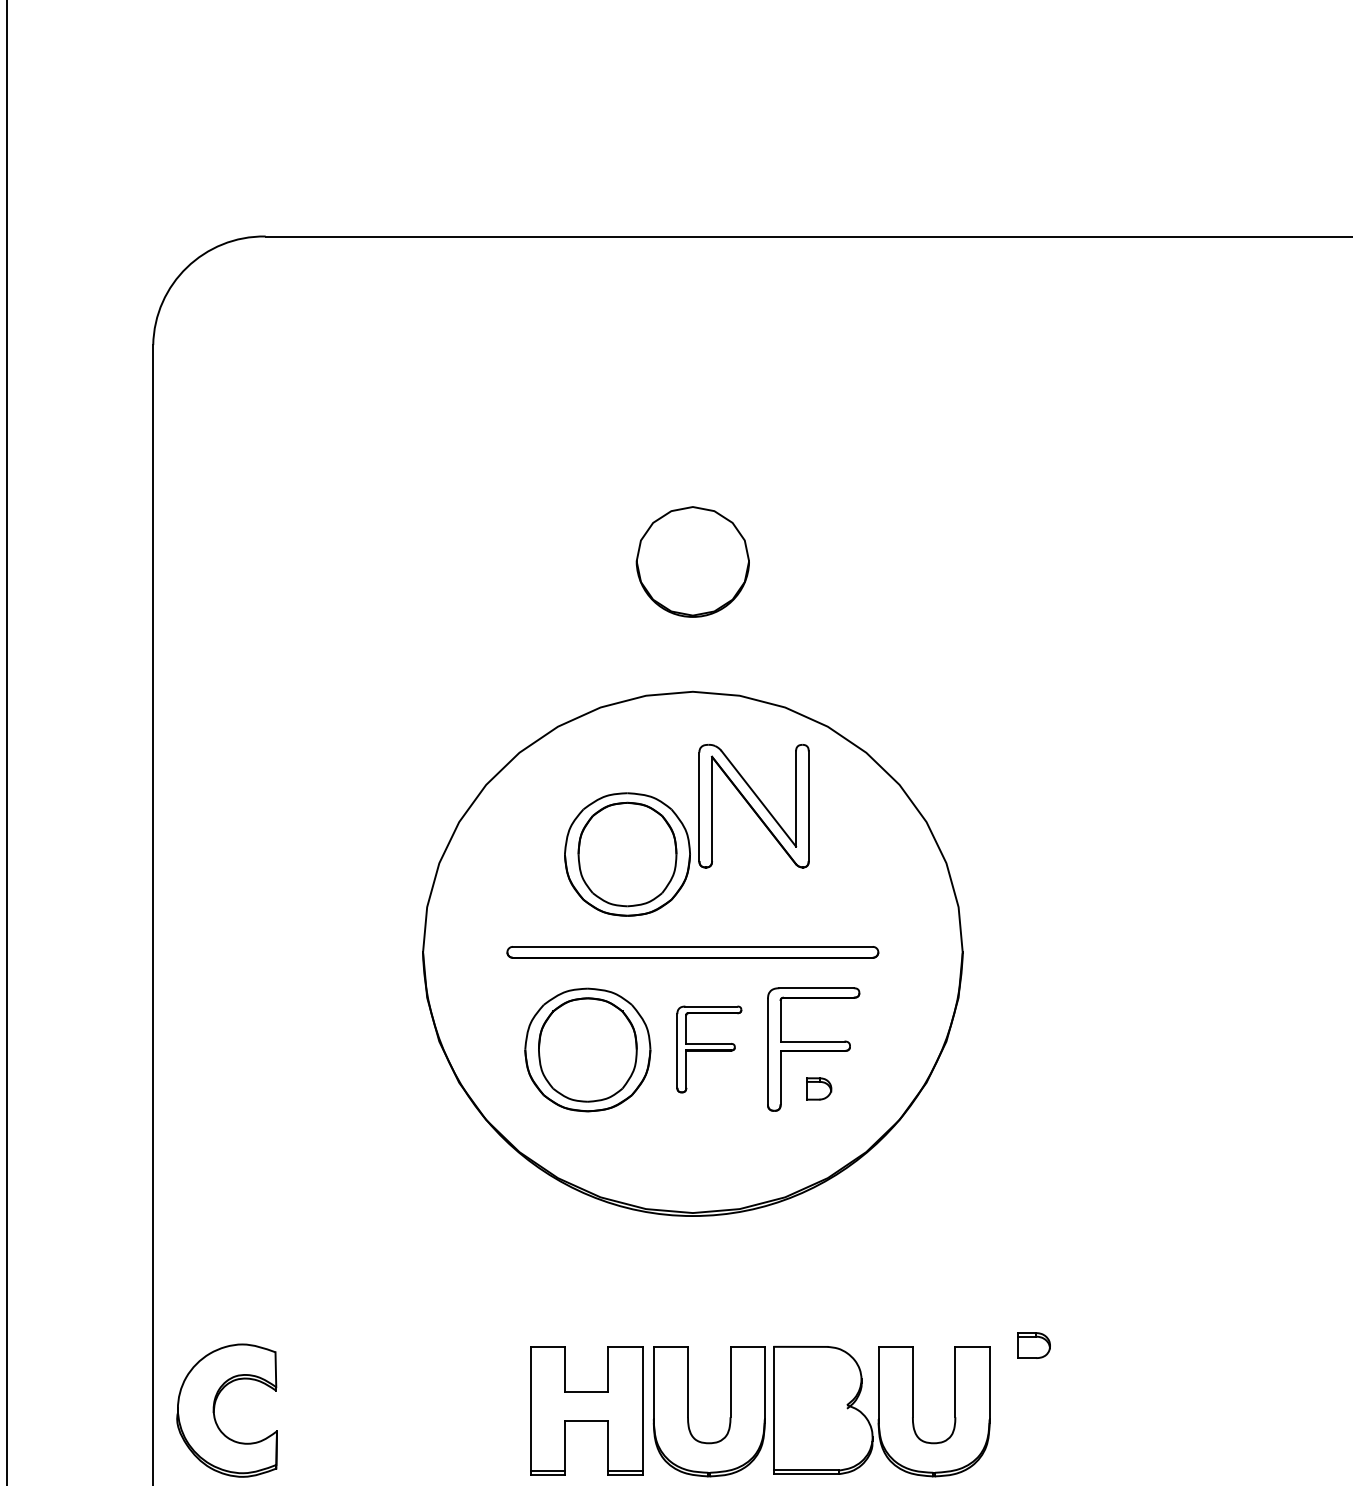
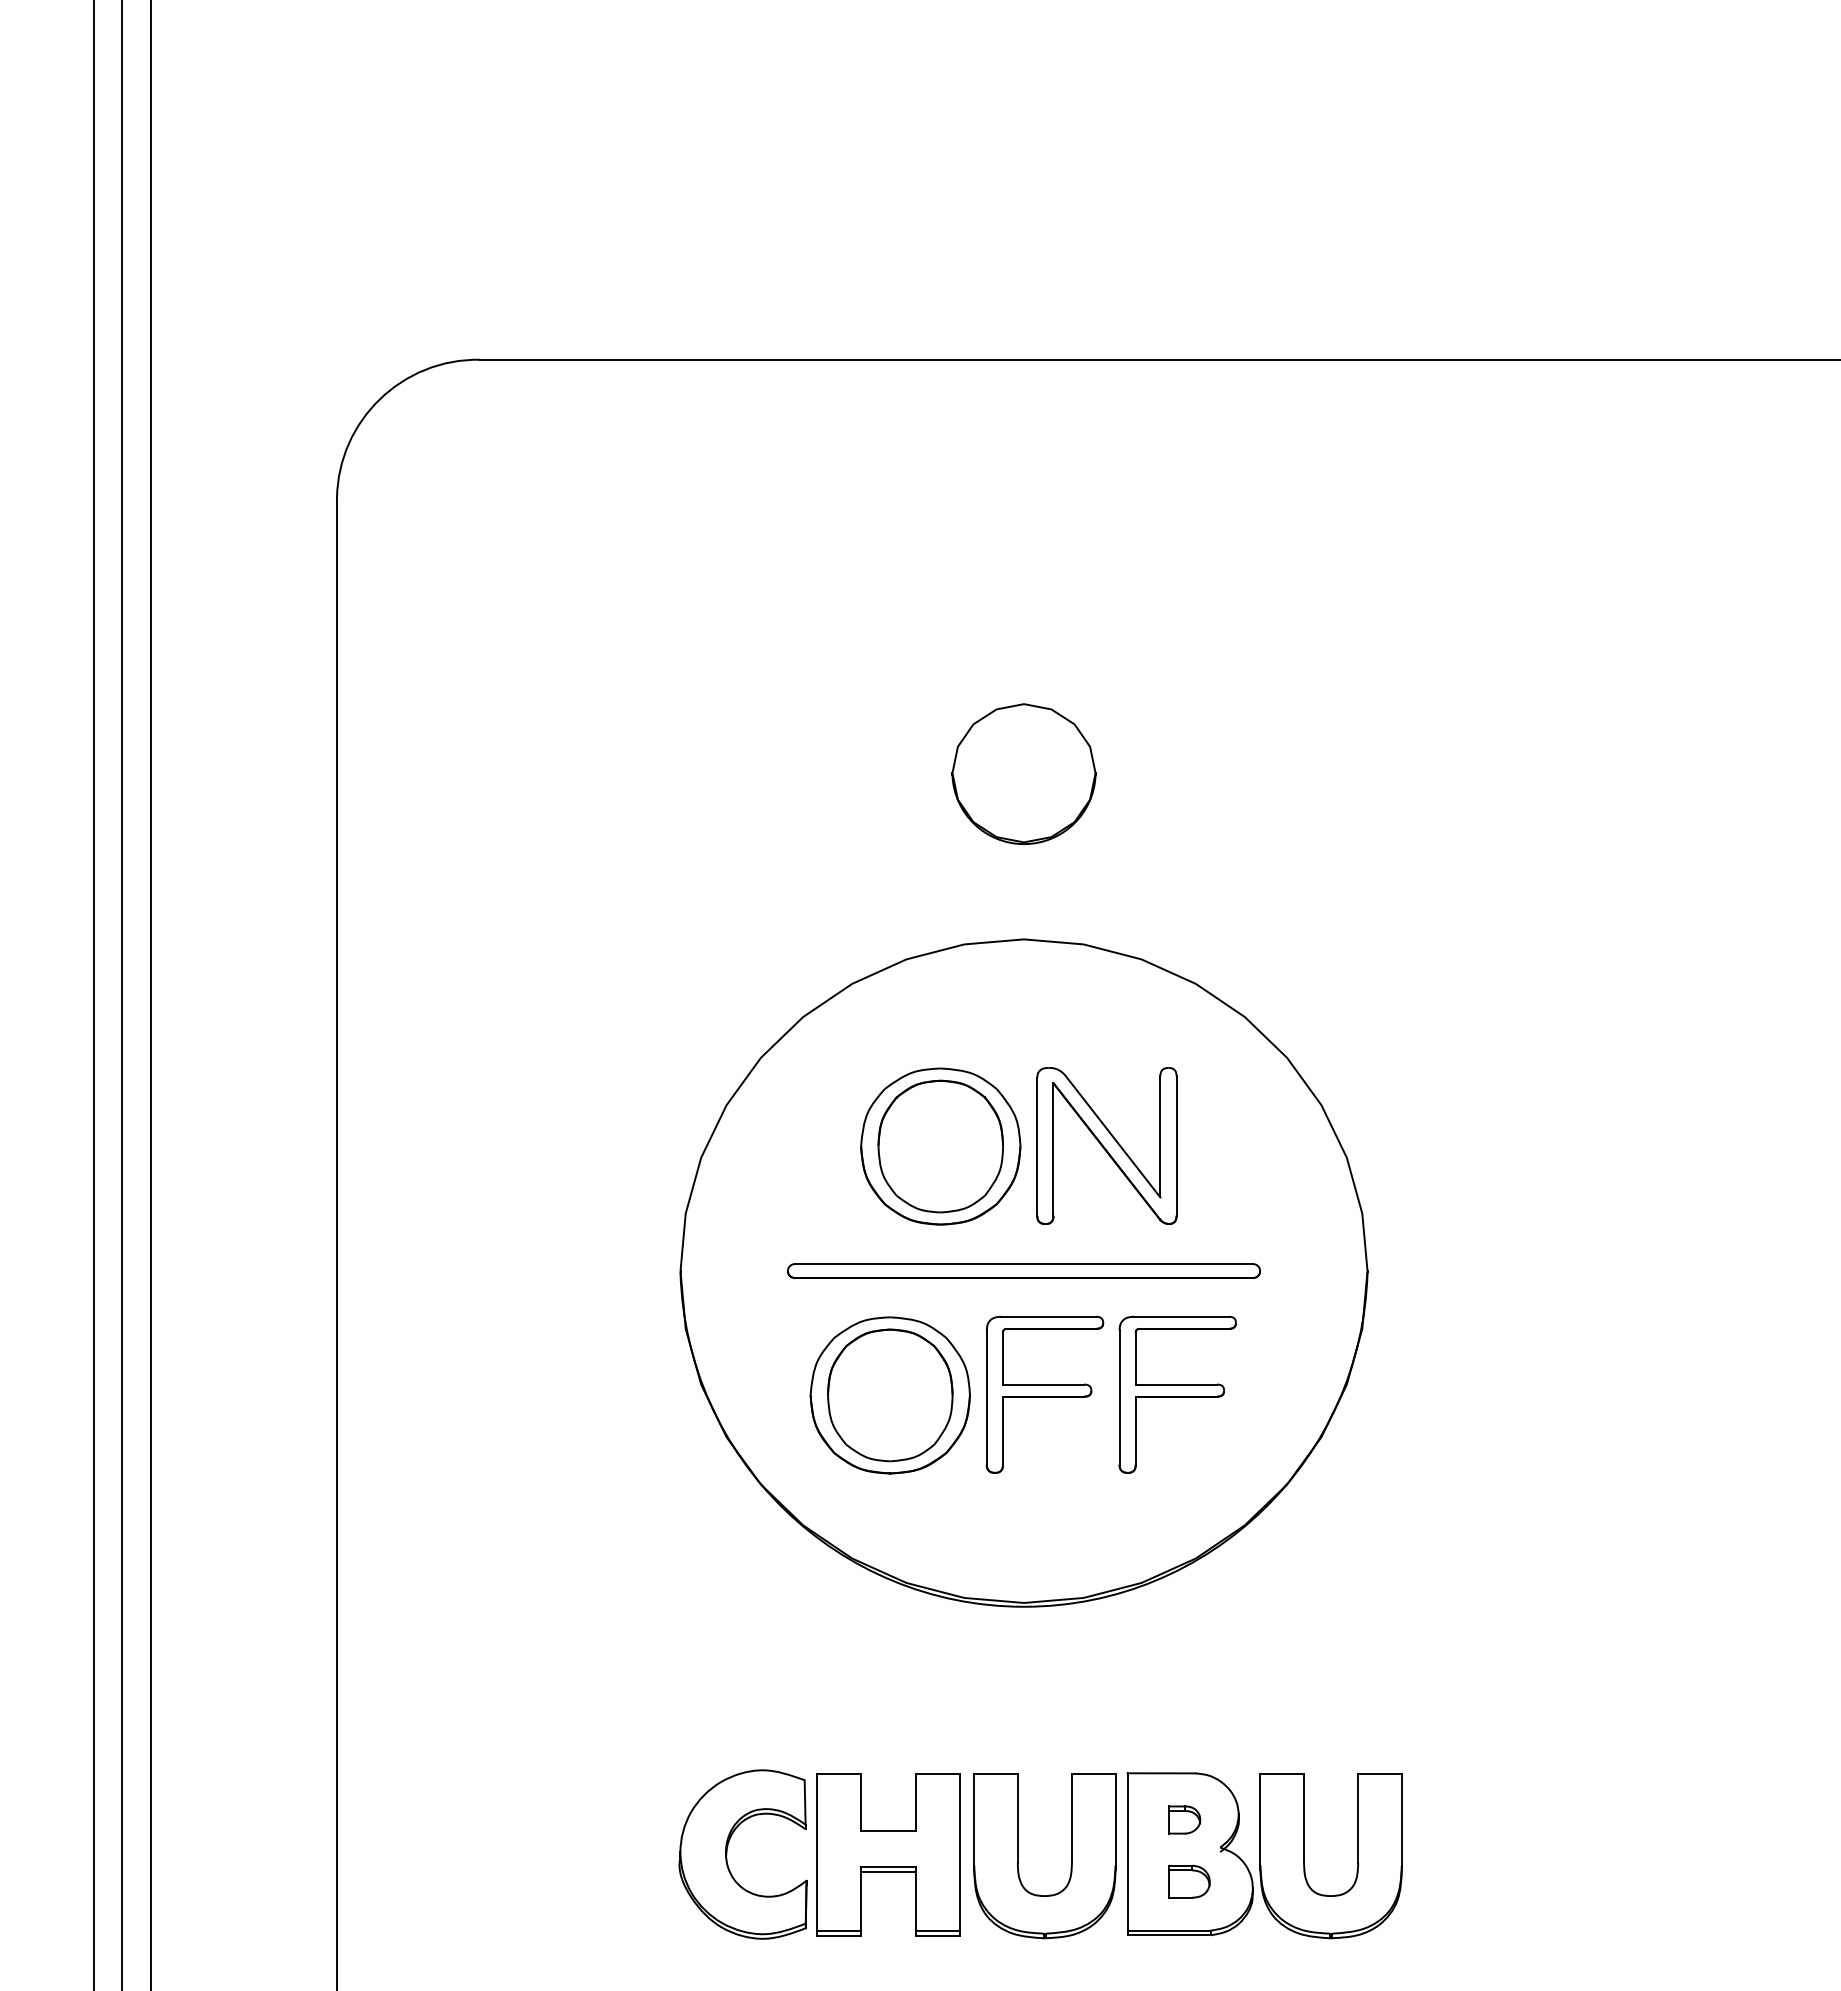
part: (753, 805) -> (1106, 1145), moved
part: (708, 1049) -> (1044, 1394), size x1.43
part: (818, 1088) -> (1184, 1819), moved
part: (1034, 1345) -> (1189, 1881), moved
part: (214, 1410) -> (727, 1854), moved
line: (586, 1423) -> (888, 1871), added

